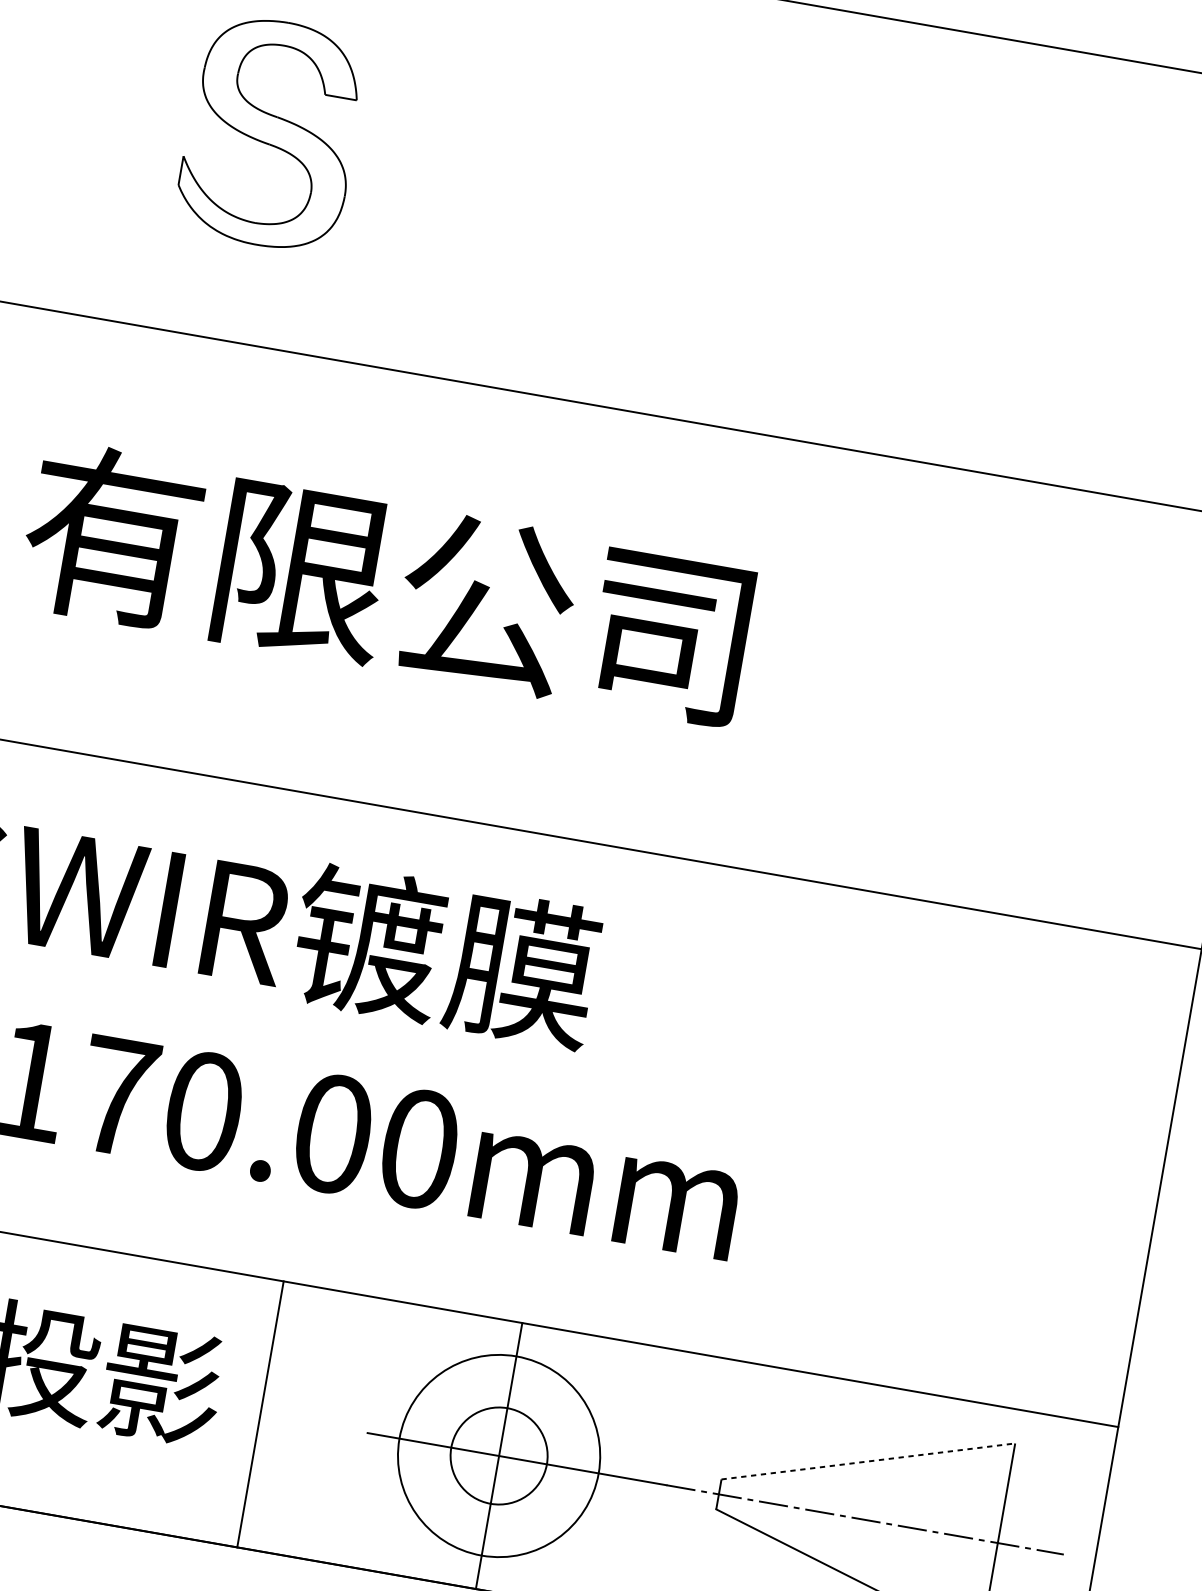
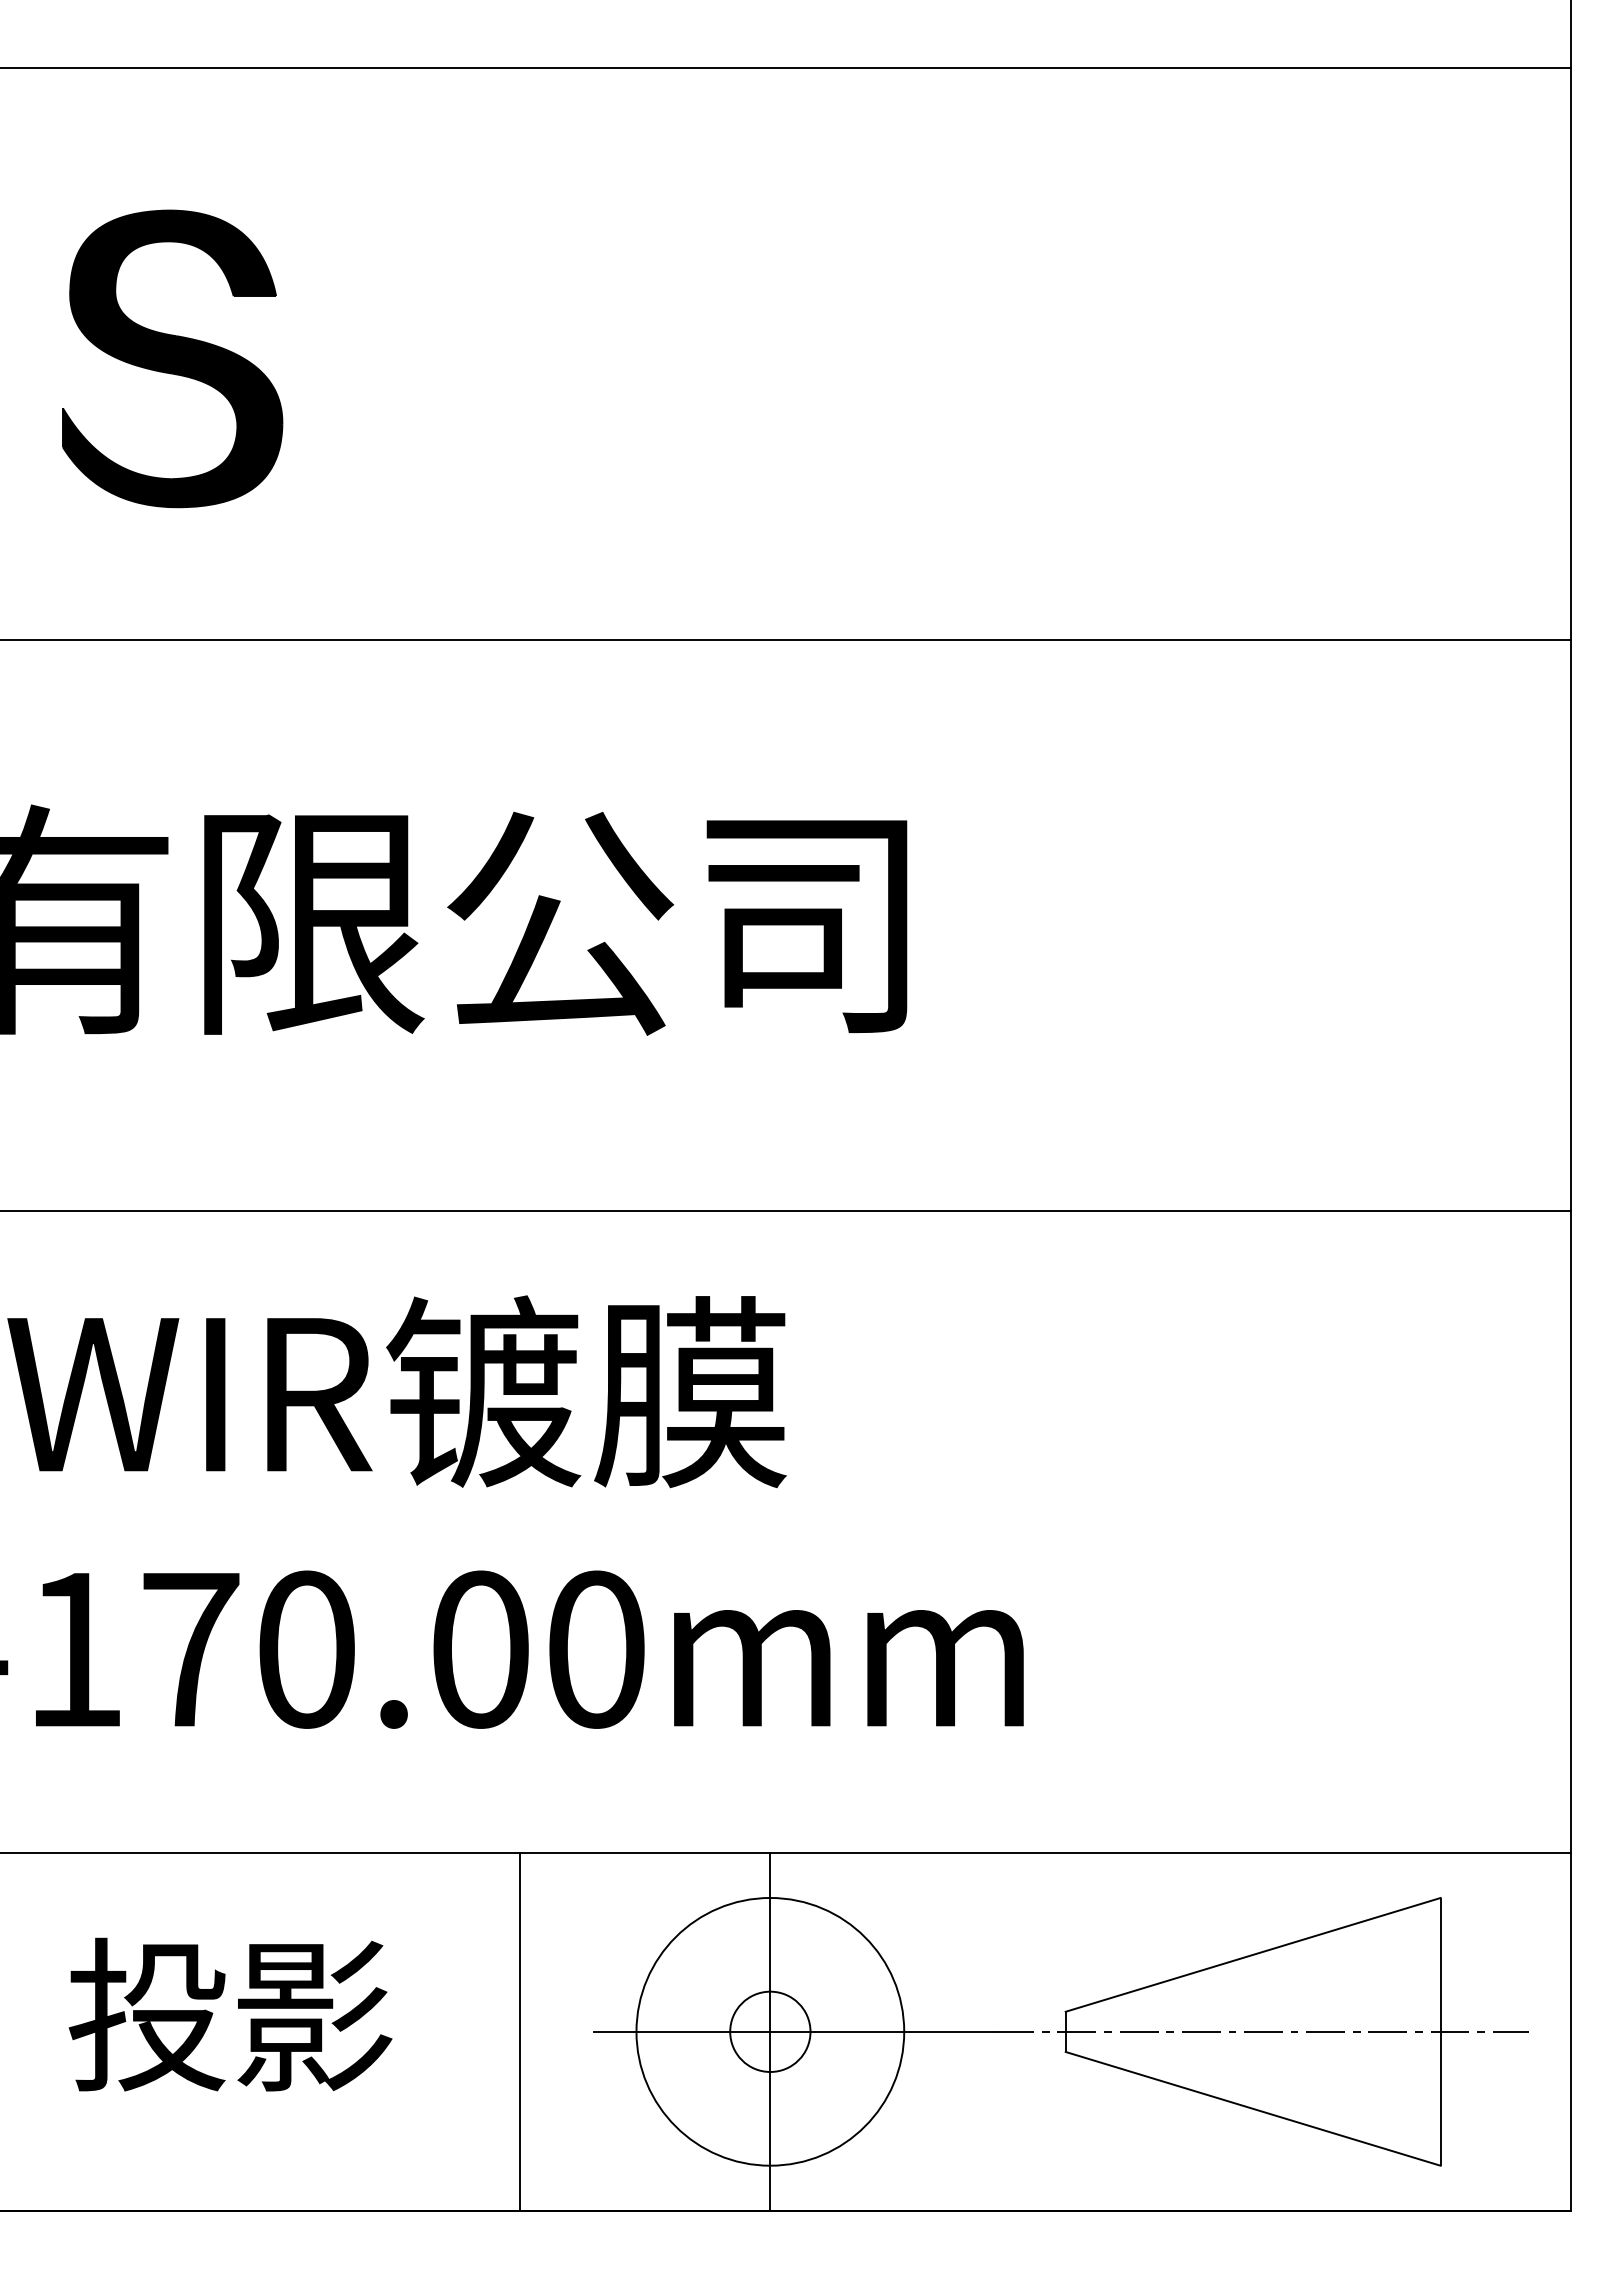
fill: (271, 133) -> (172, 358), added
line: (260, 1414) -> (519, 2031), moved
circle: (499, 1455) -> (770, 2031), size x0.62
line: (868, 1461) -> (1253, 1954), dashed -> solid

